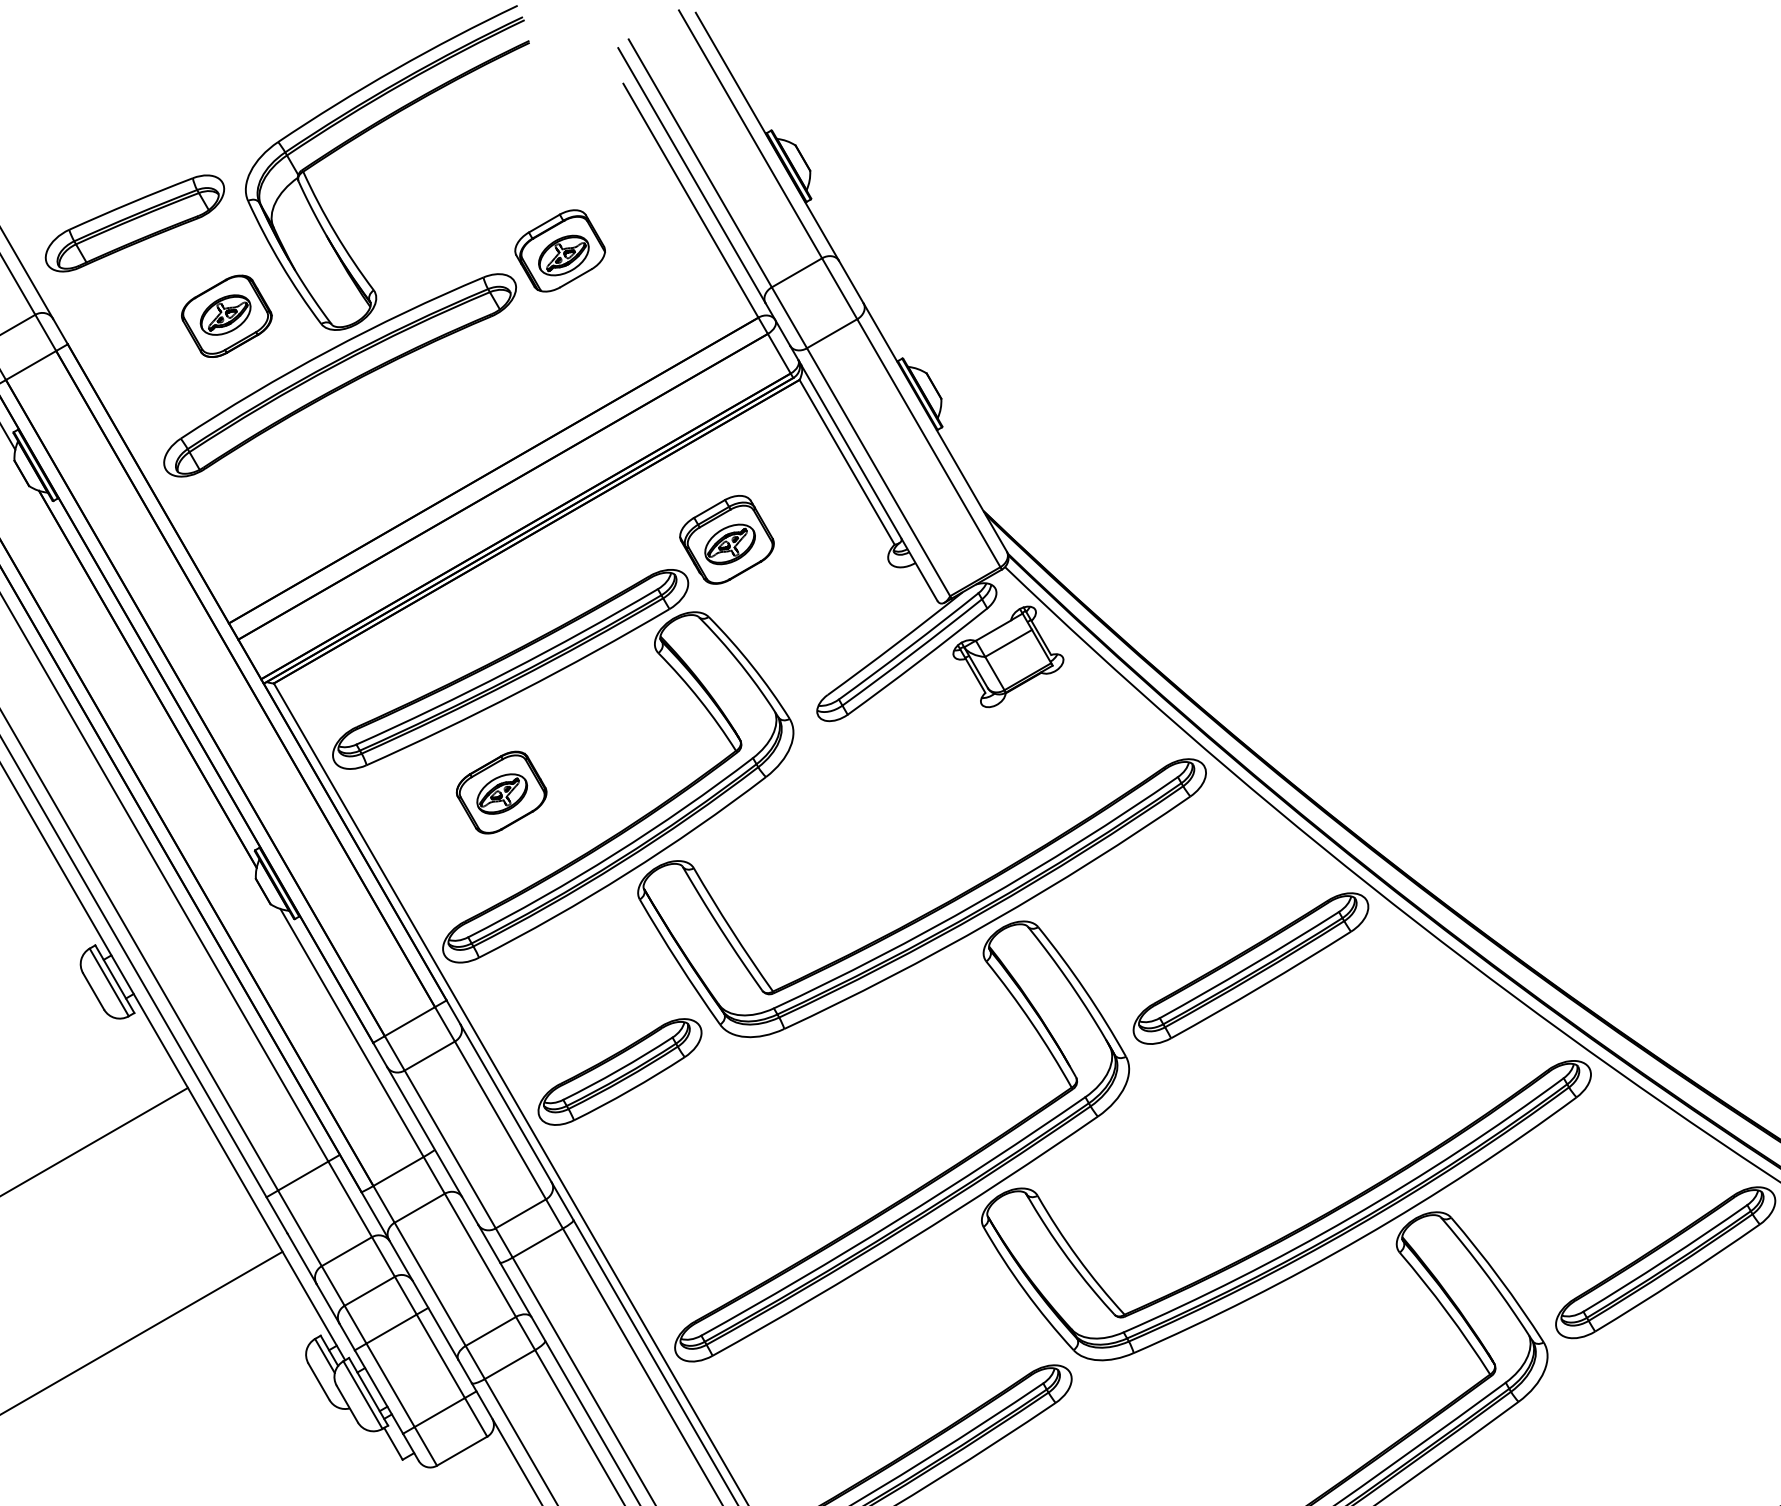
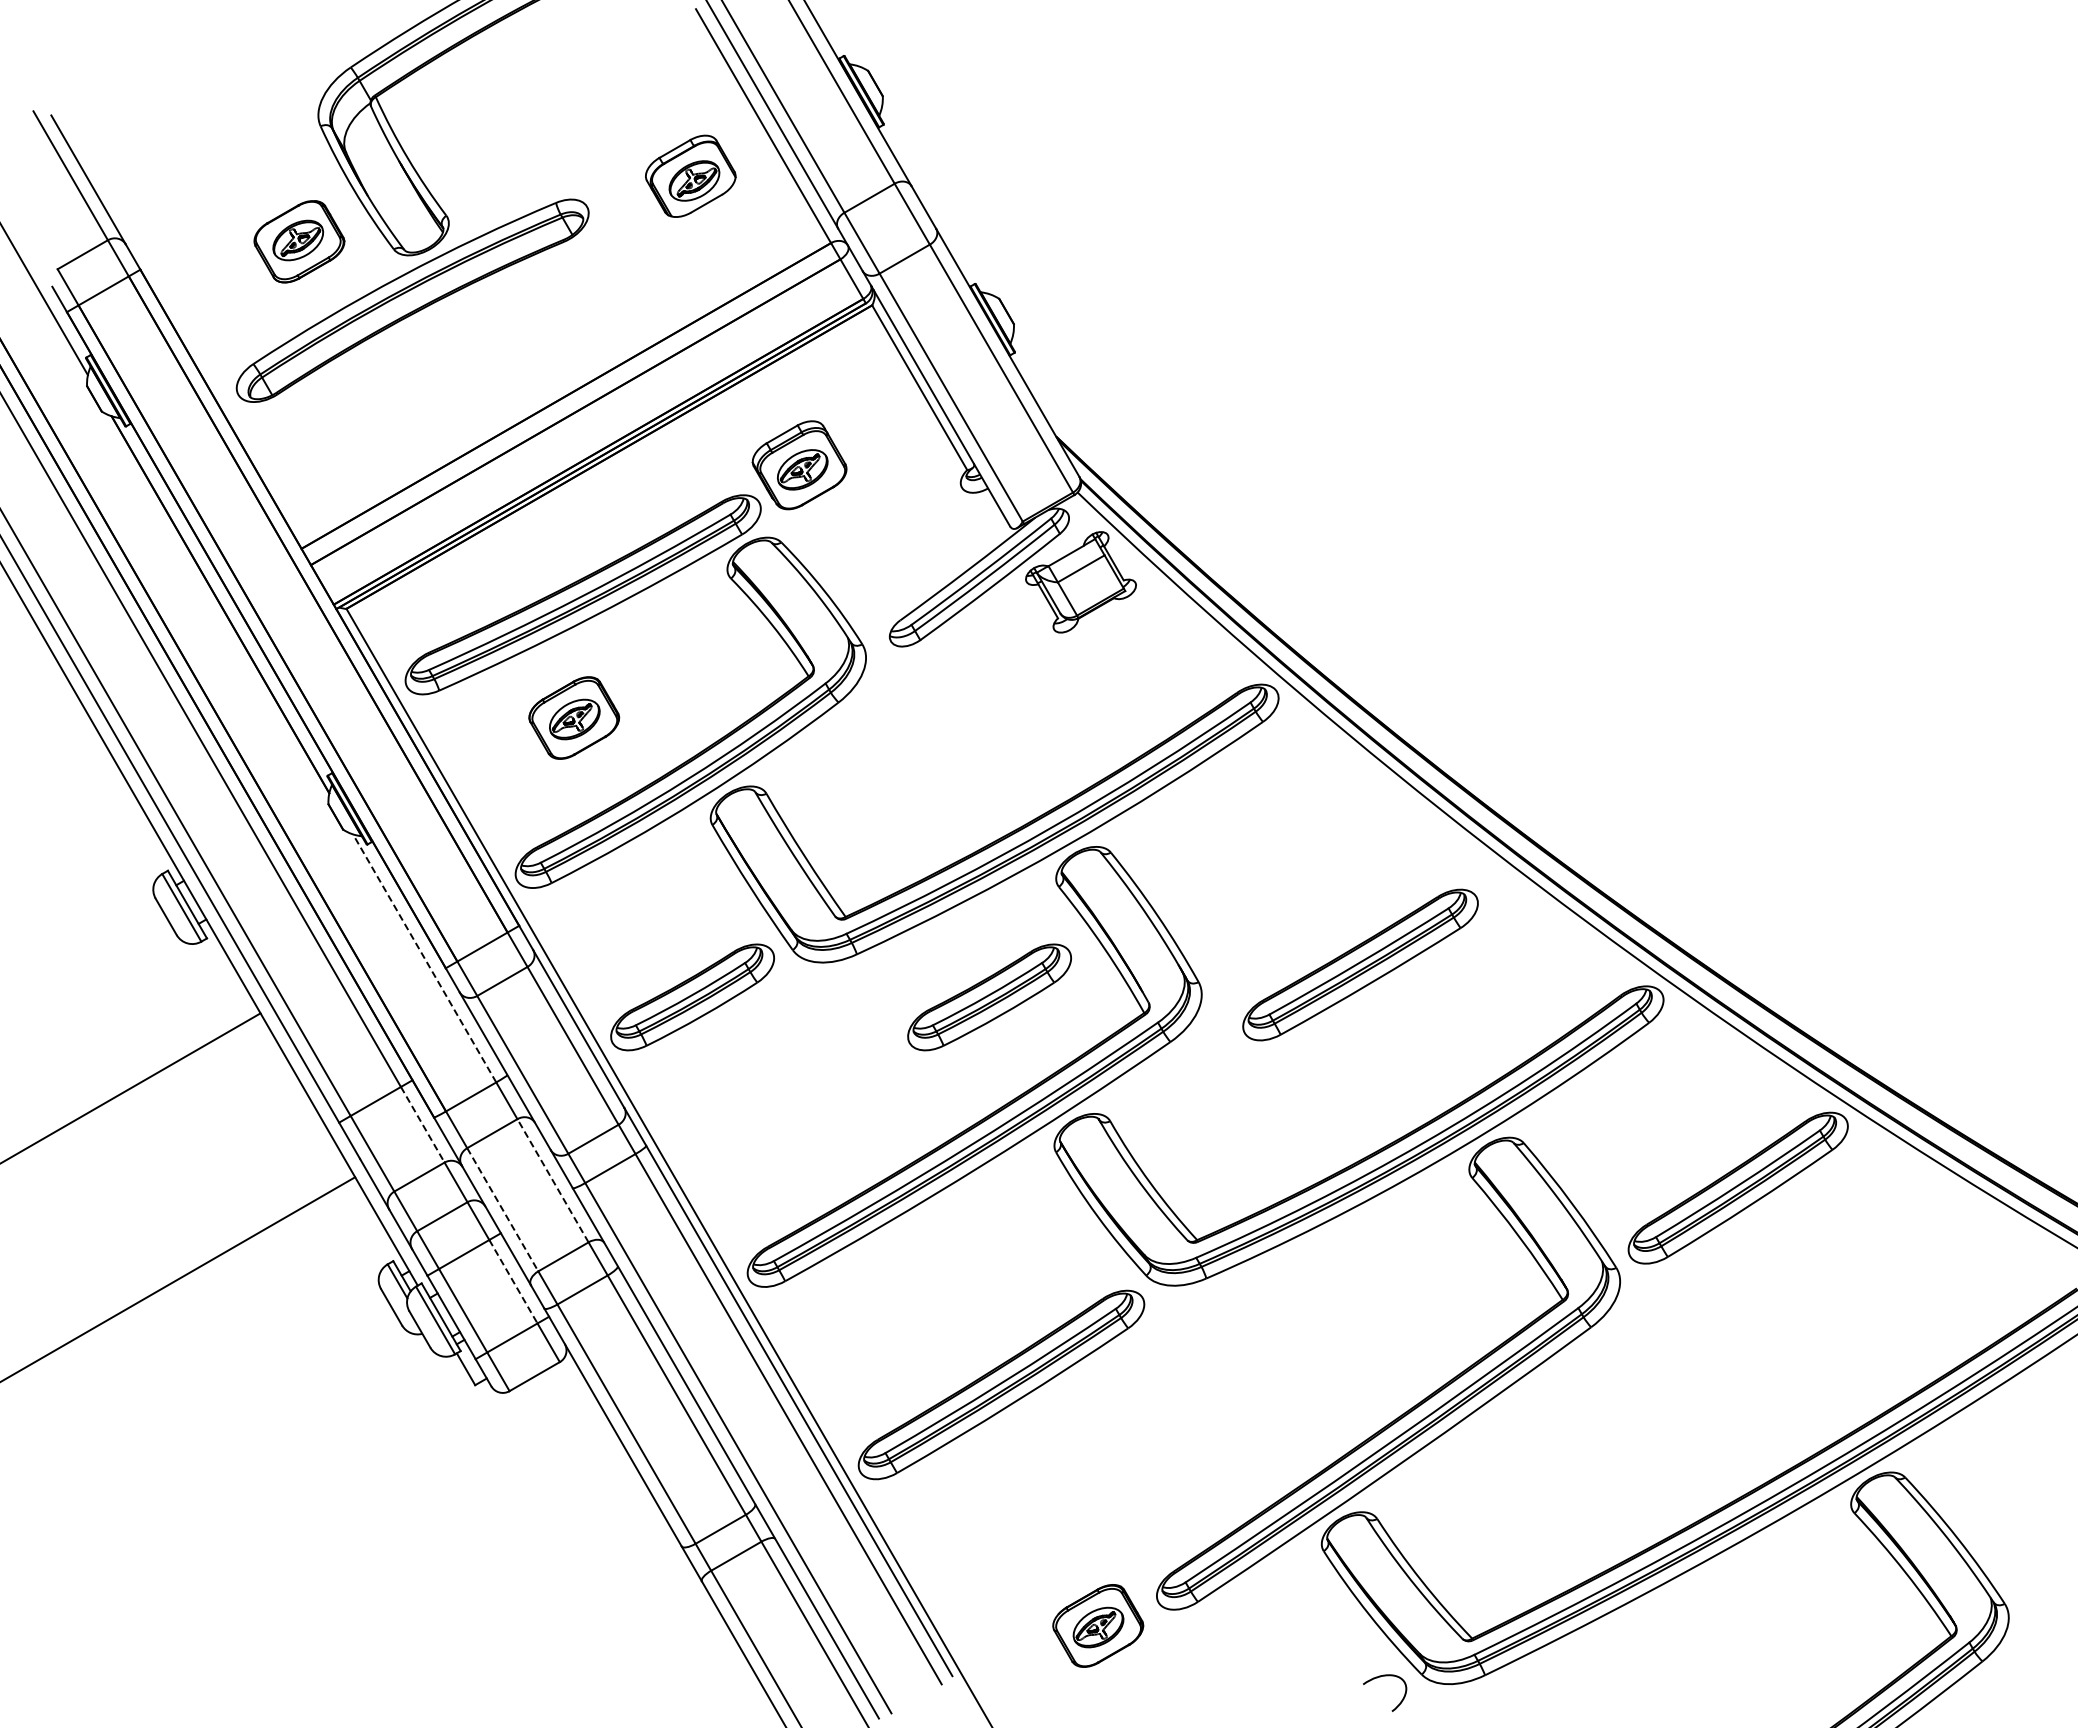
part: (134, 223) -> (207, 148), removed
part: (559, 250) -> (690, 175), moved
part: (1250, 968) -> (1360, 964), moved
line: (351, 1032) -> (424, 957), solid -> dashed
part: (916, 1072) -> (989, 997), added
line: (349, 1199) -> (422, 1124), solid -> dashed
line: (479, 1255) -> (552, 1180), solid -> dashed
line: (430, 1285) -> (503, 1210), solid -> dashed
line: (440, 1357) -> (513, 1282), solid -> dashed

